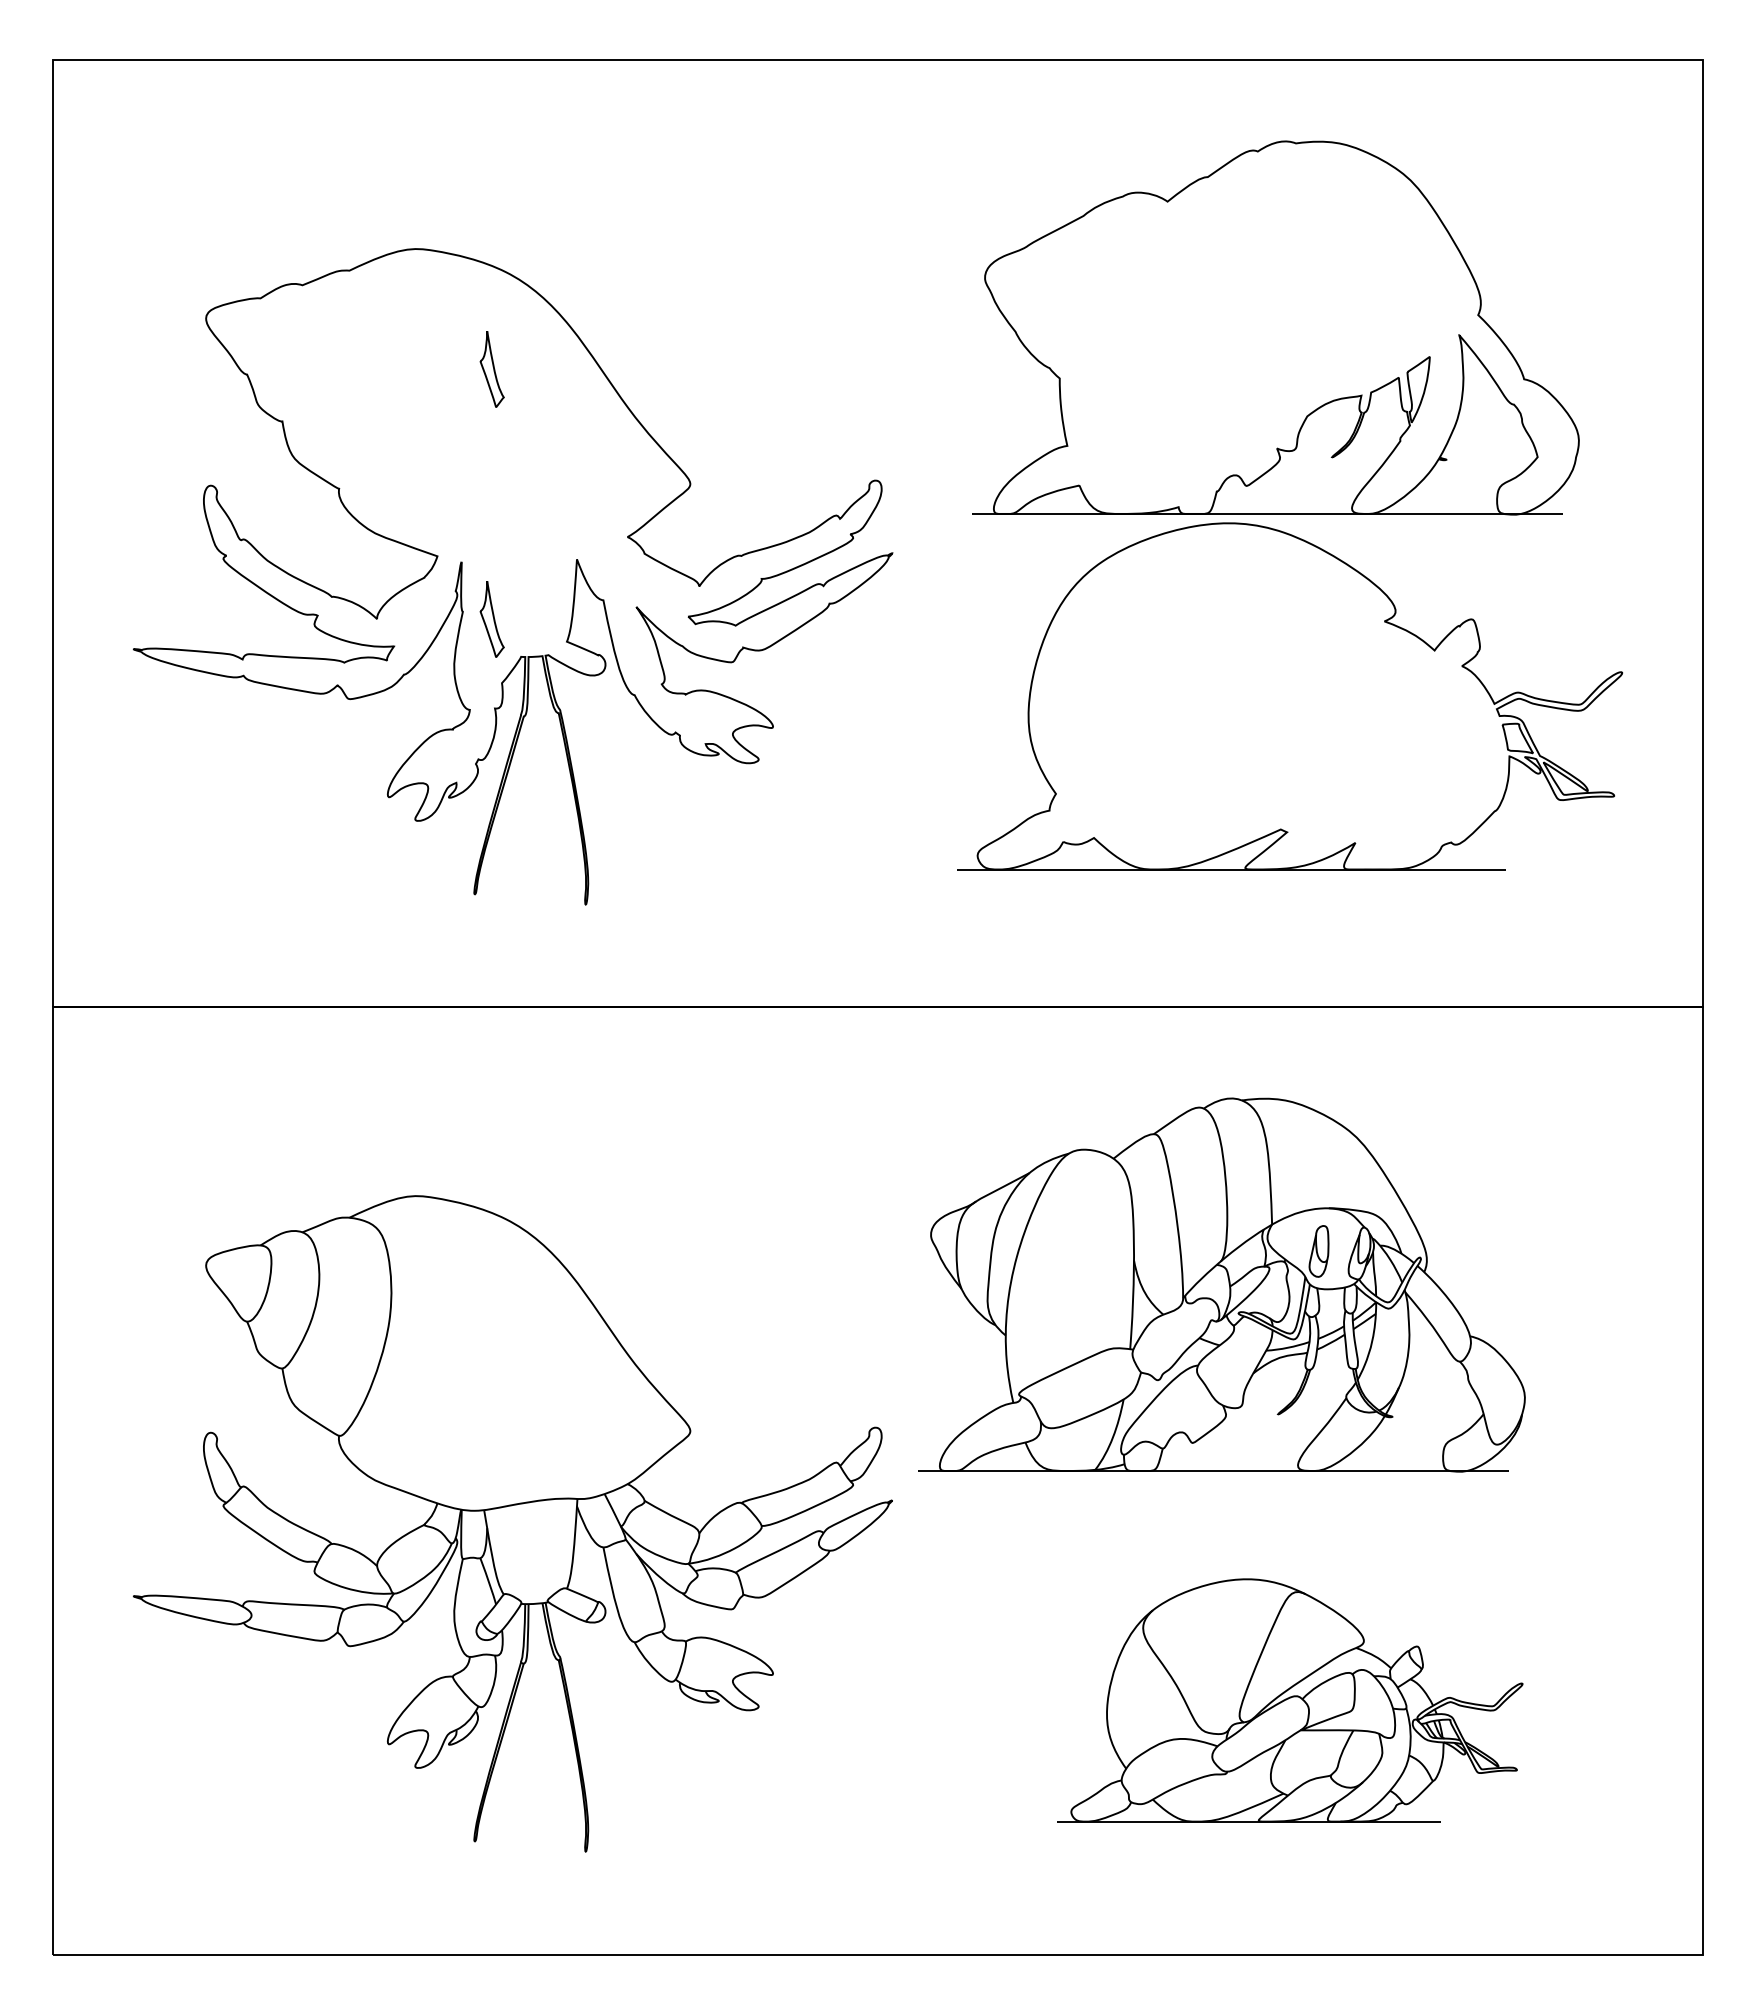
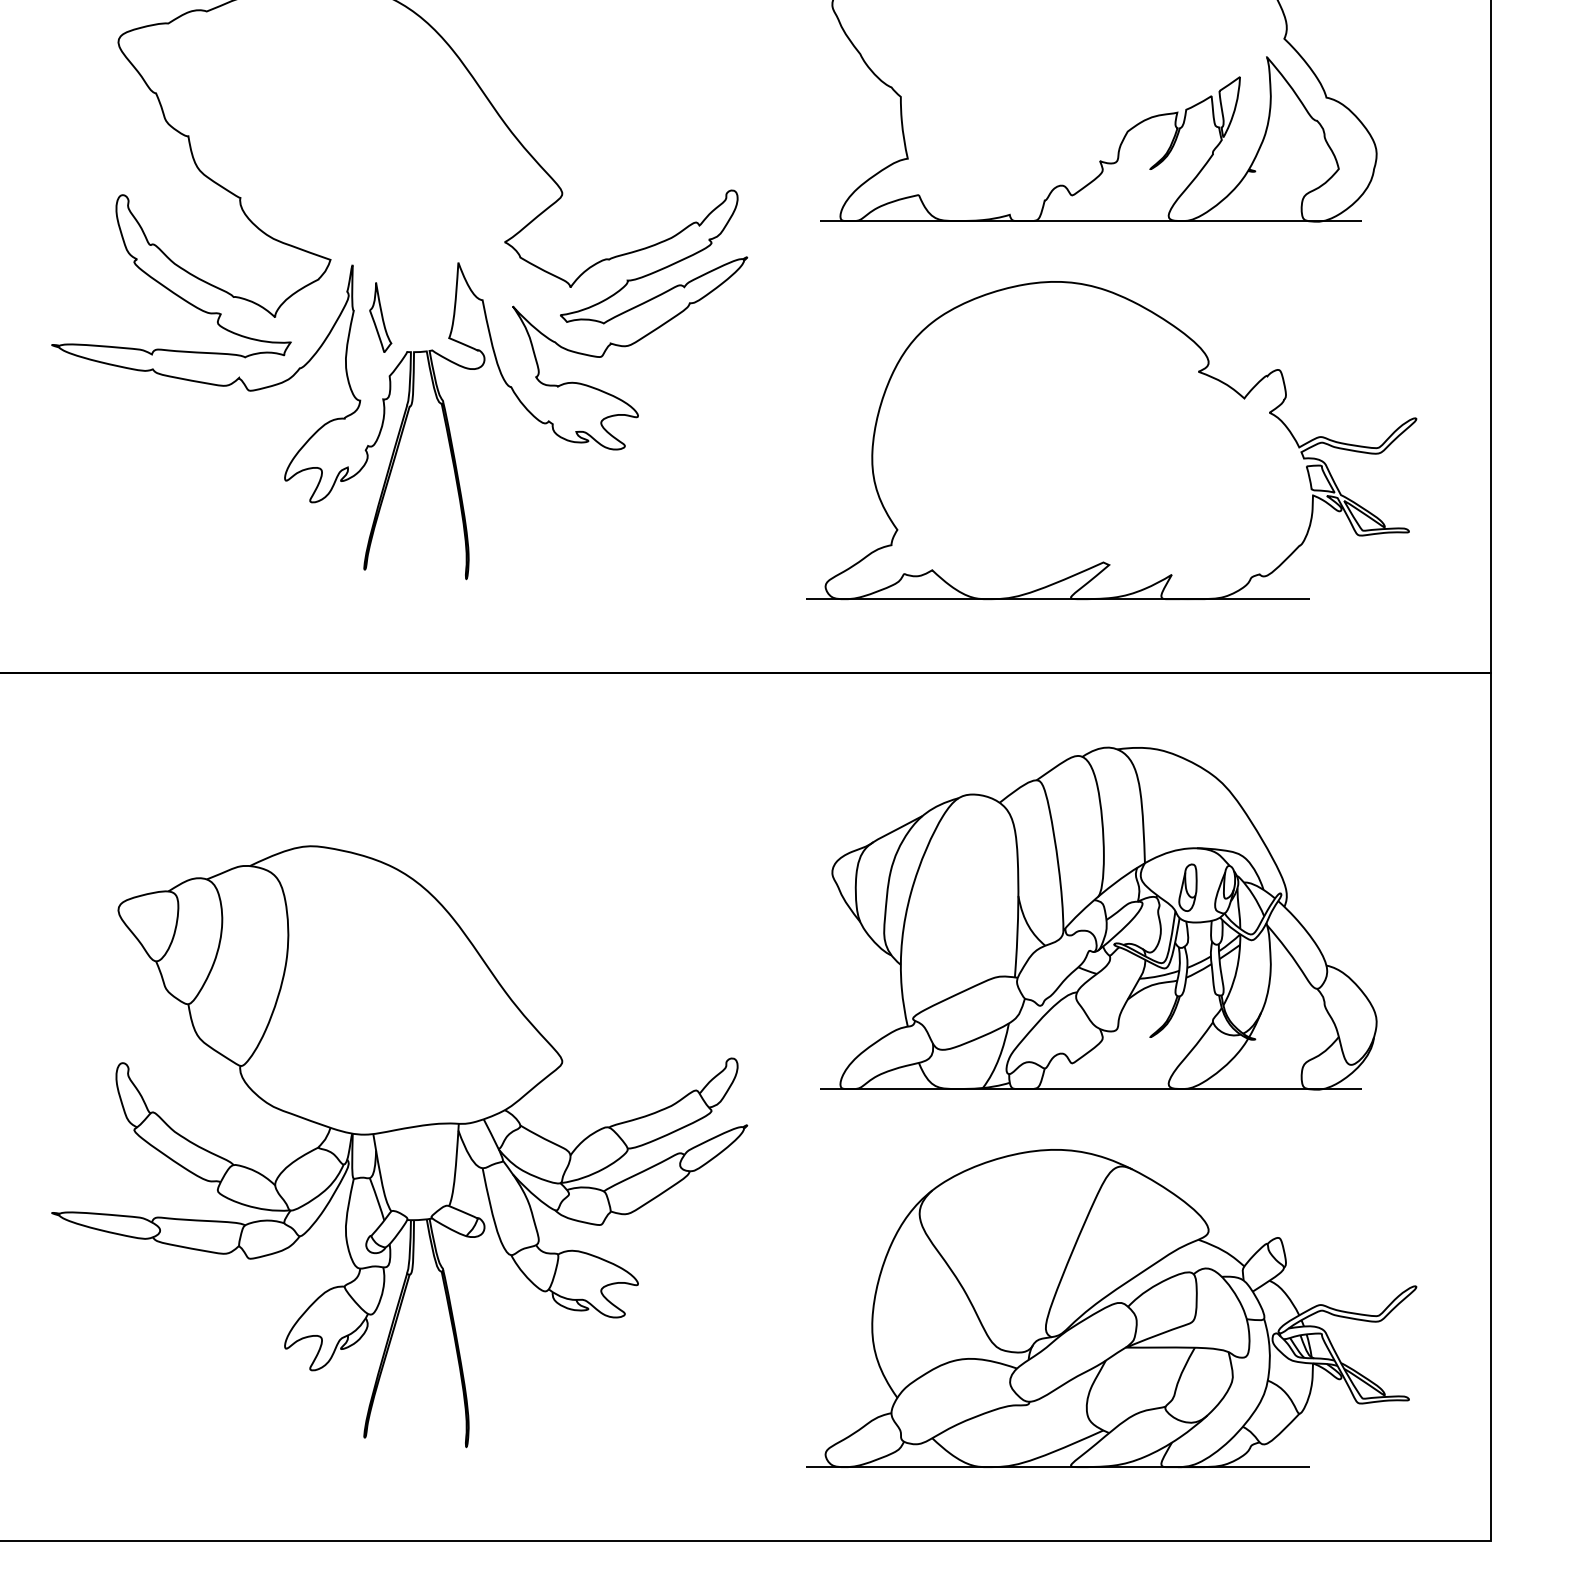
part: (491, 369) -> (380, 88), removed
part: (1289, 696) -> (1111, 440), moved
part: (1221, 1284) -> (1098, 918), moved
part: (1289, 1700) -> (1111, 1308), size x1.43

